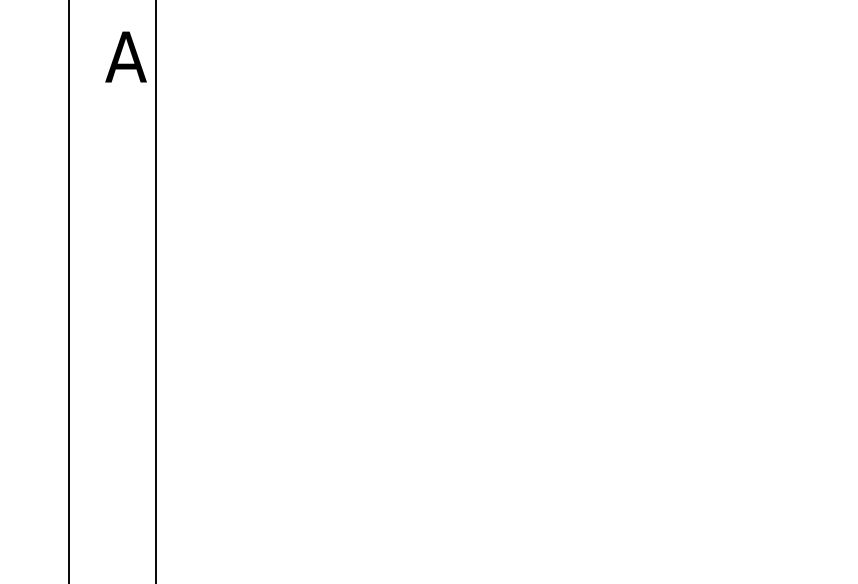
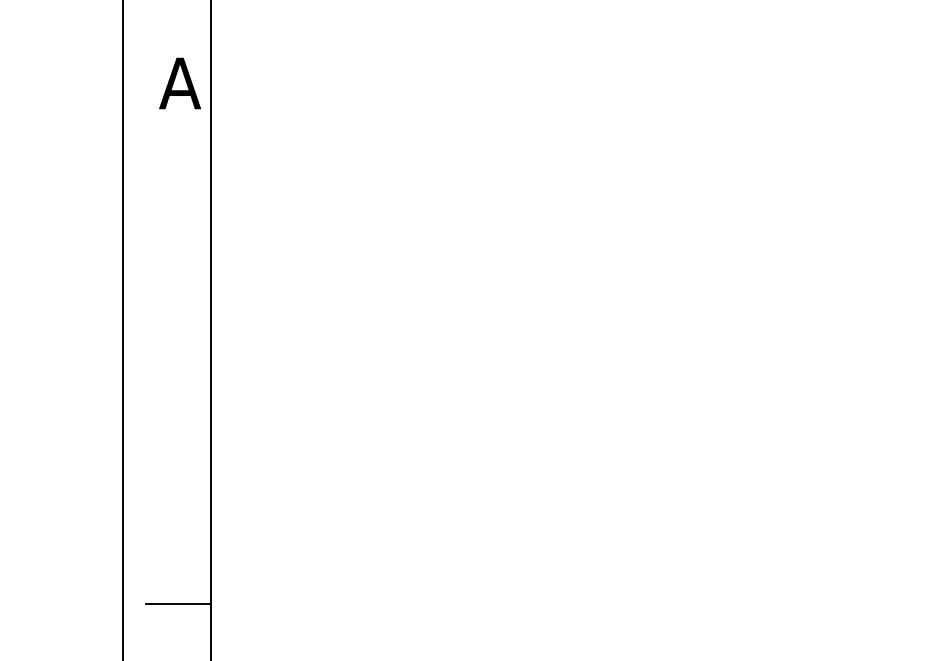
line: (124, 572) -> (178, 604), added

